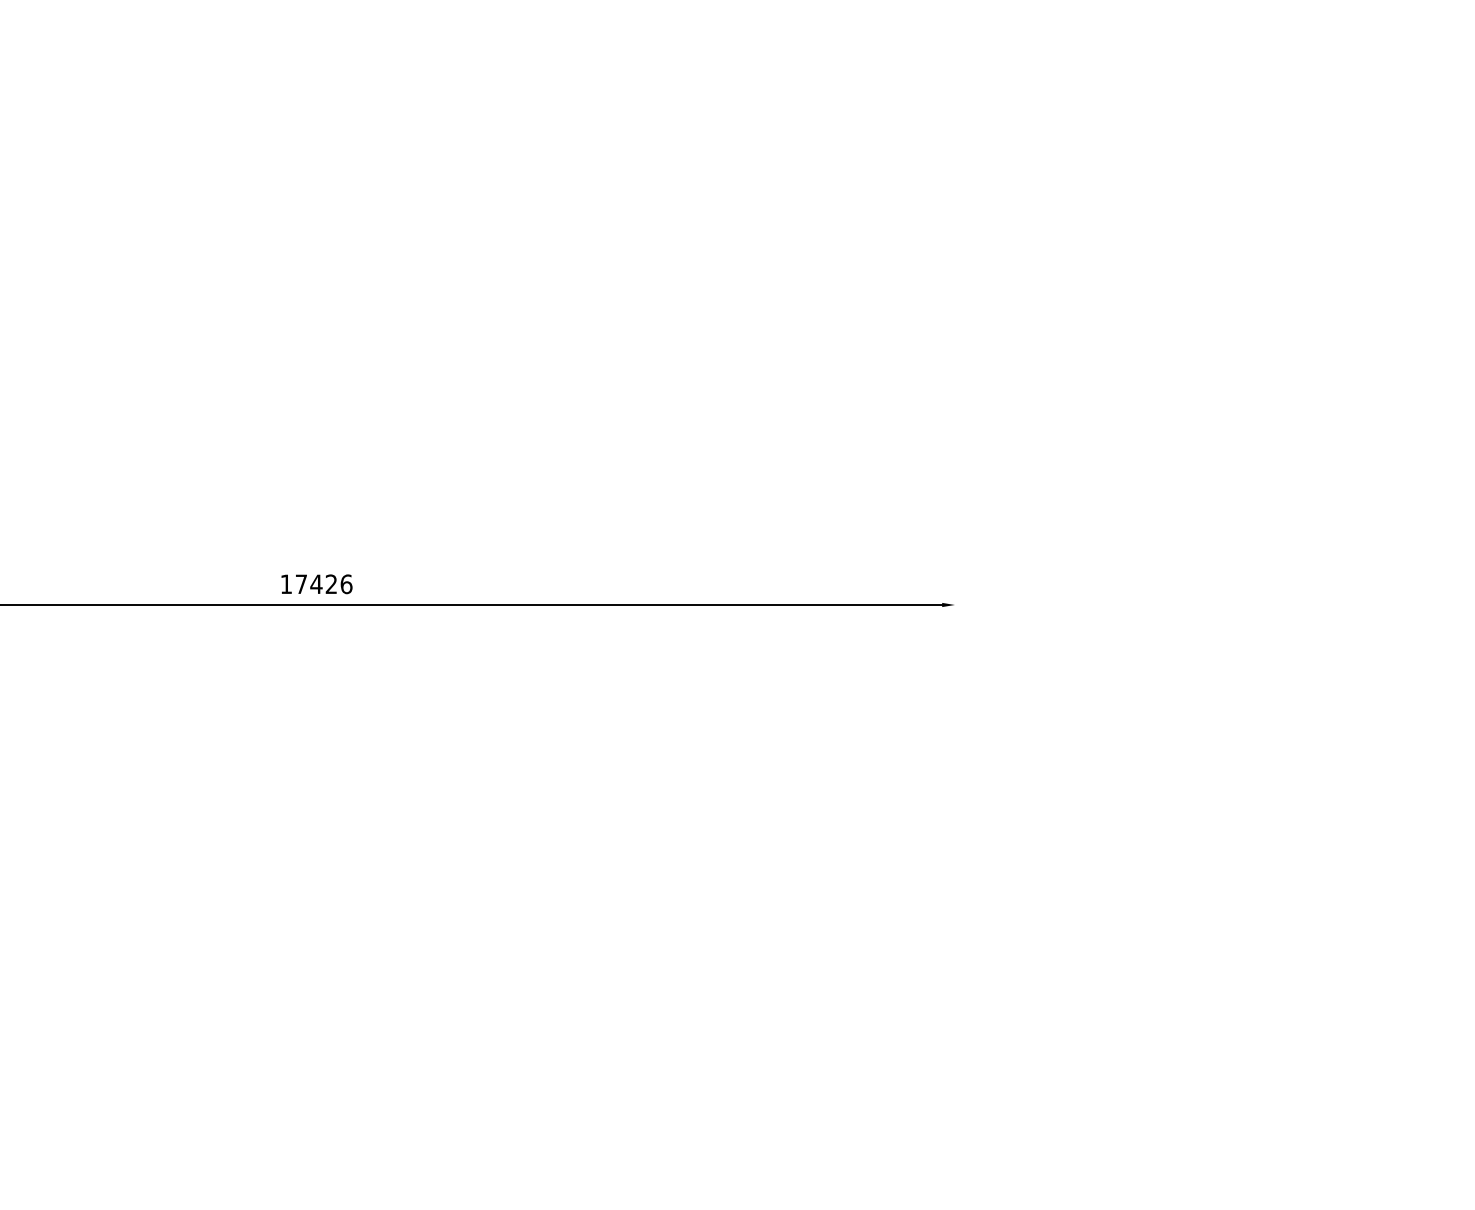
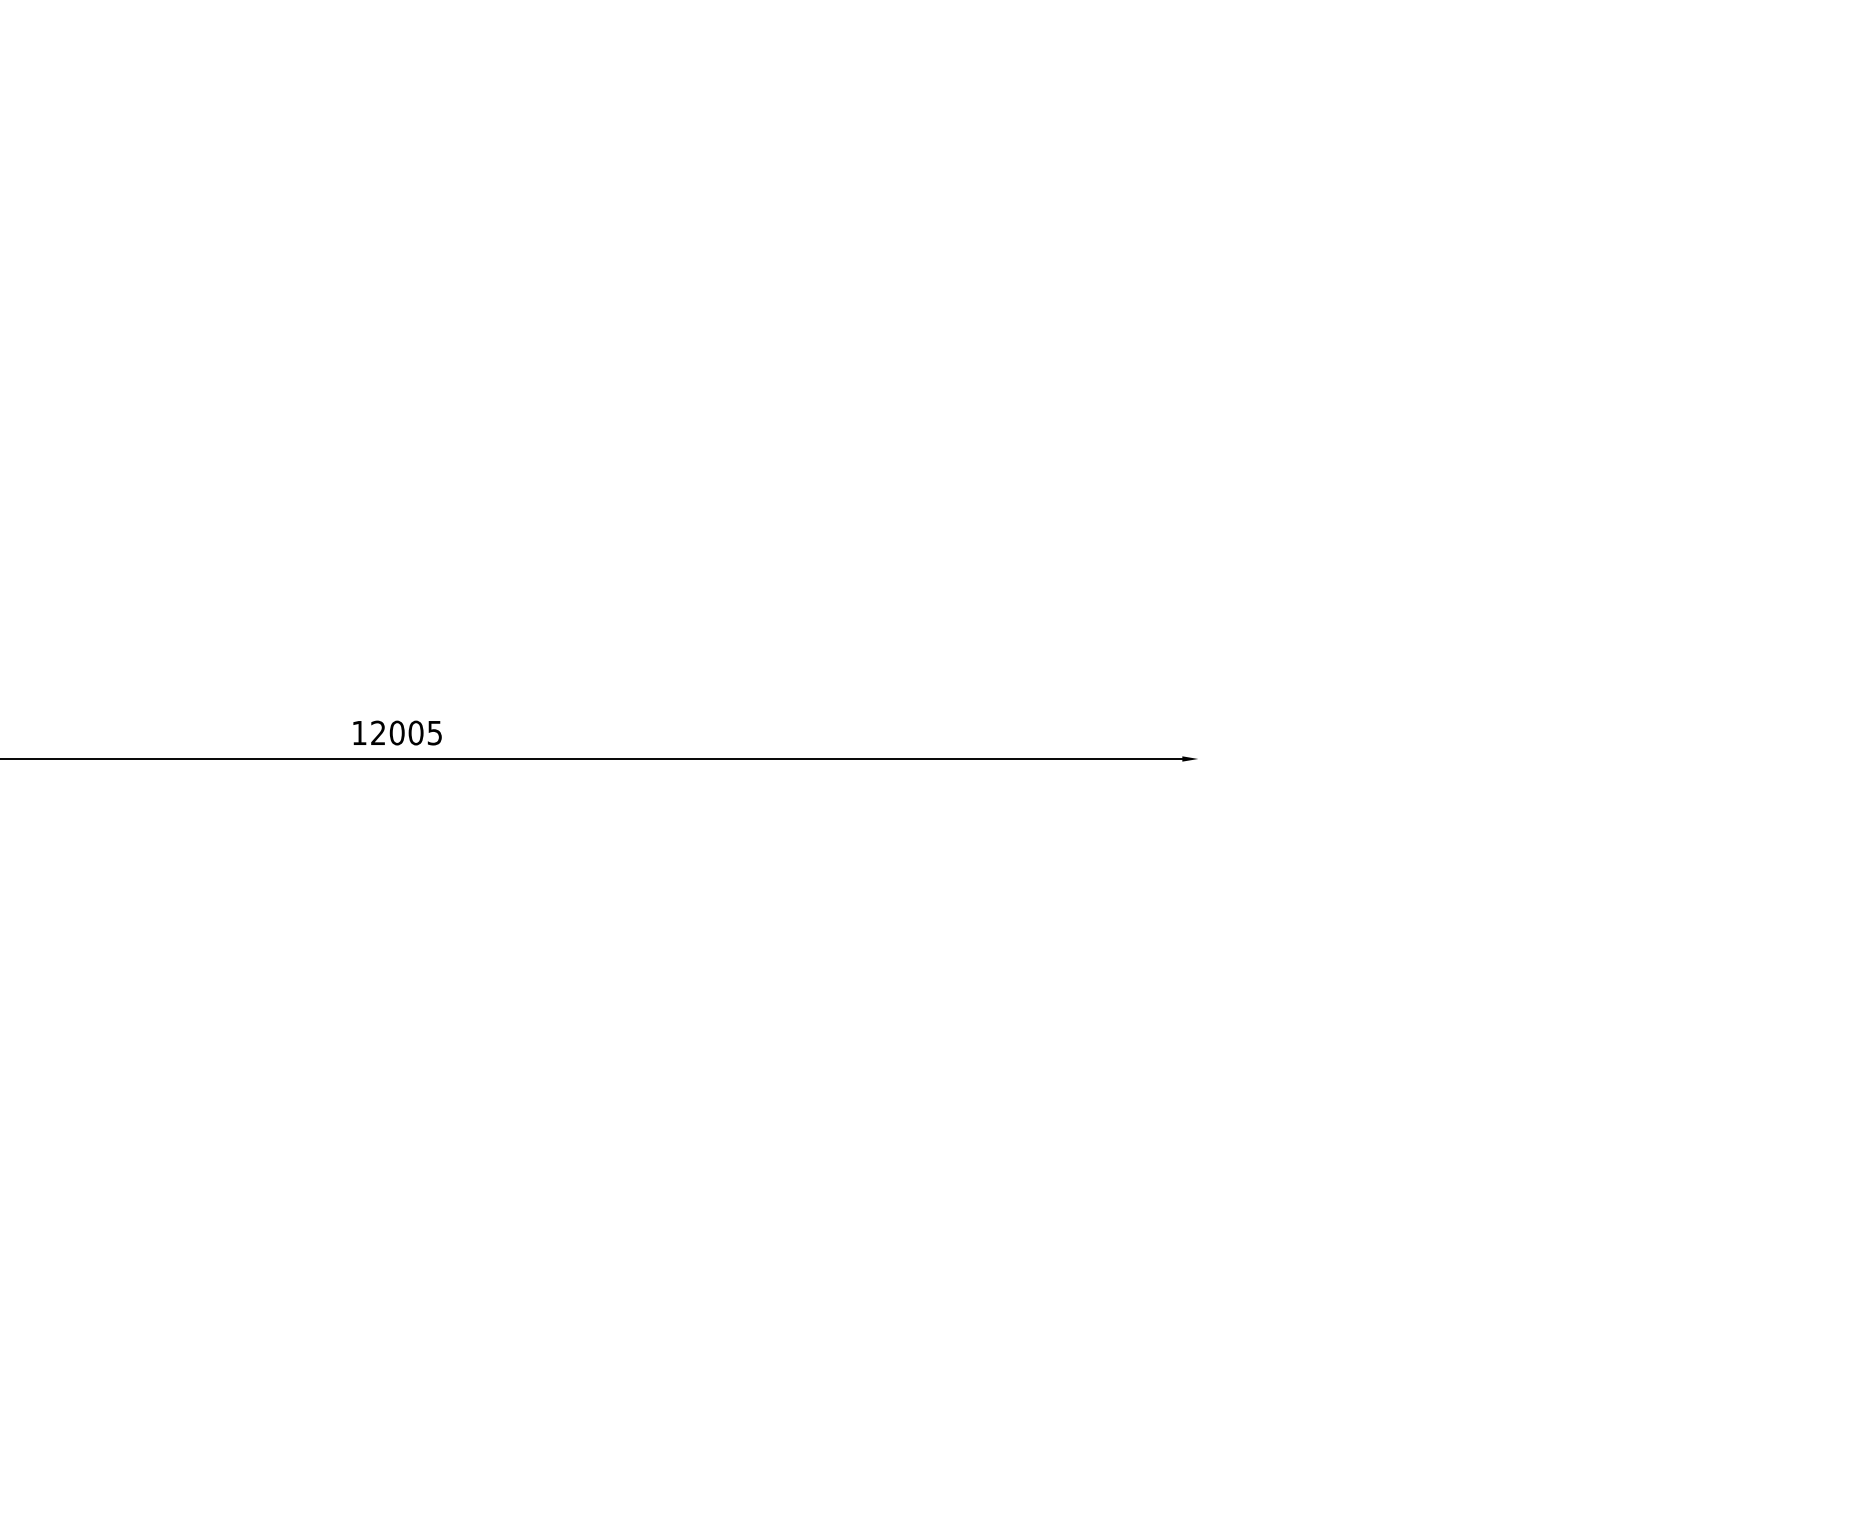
text: (323, 584) -> (406, 733), 17426 -> 12005

